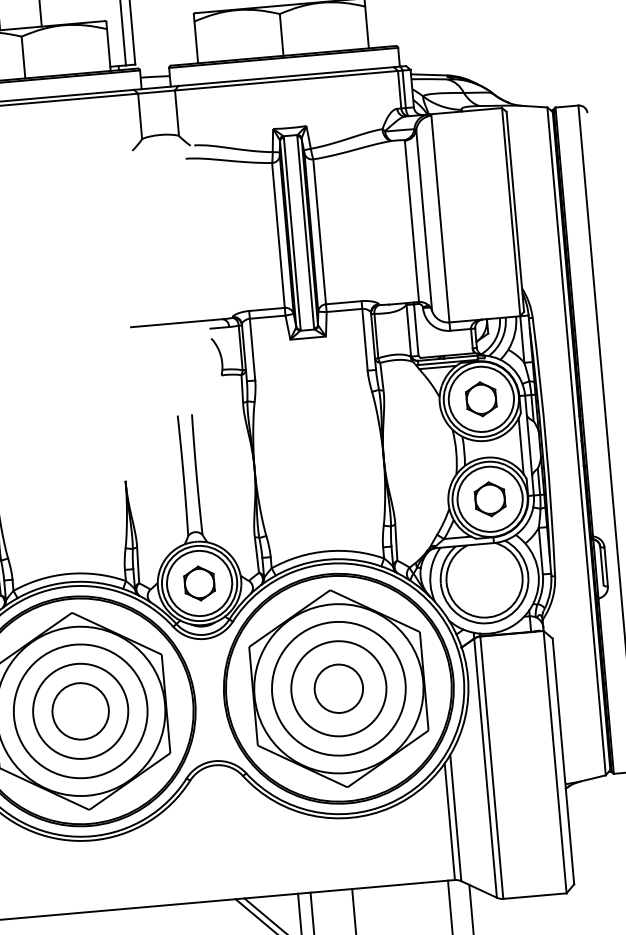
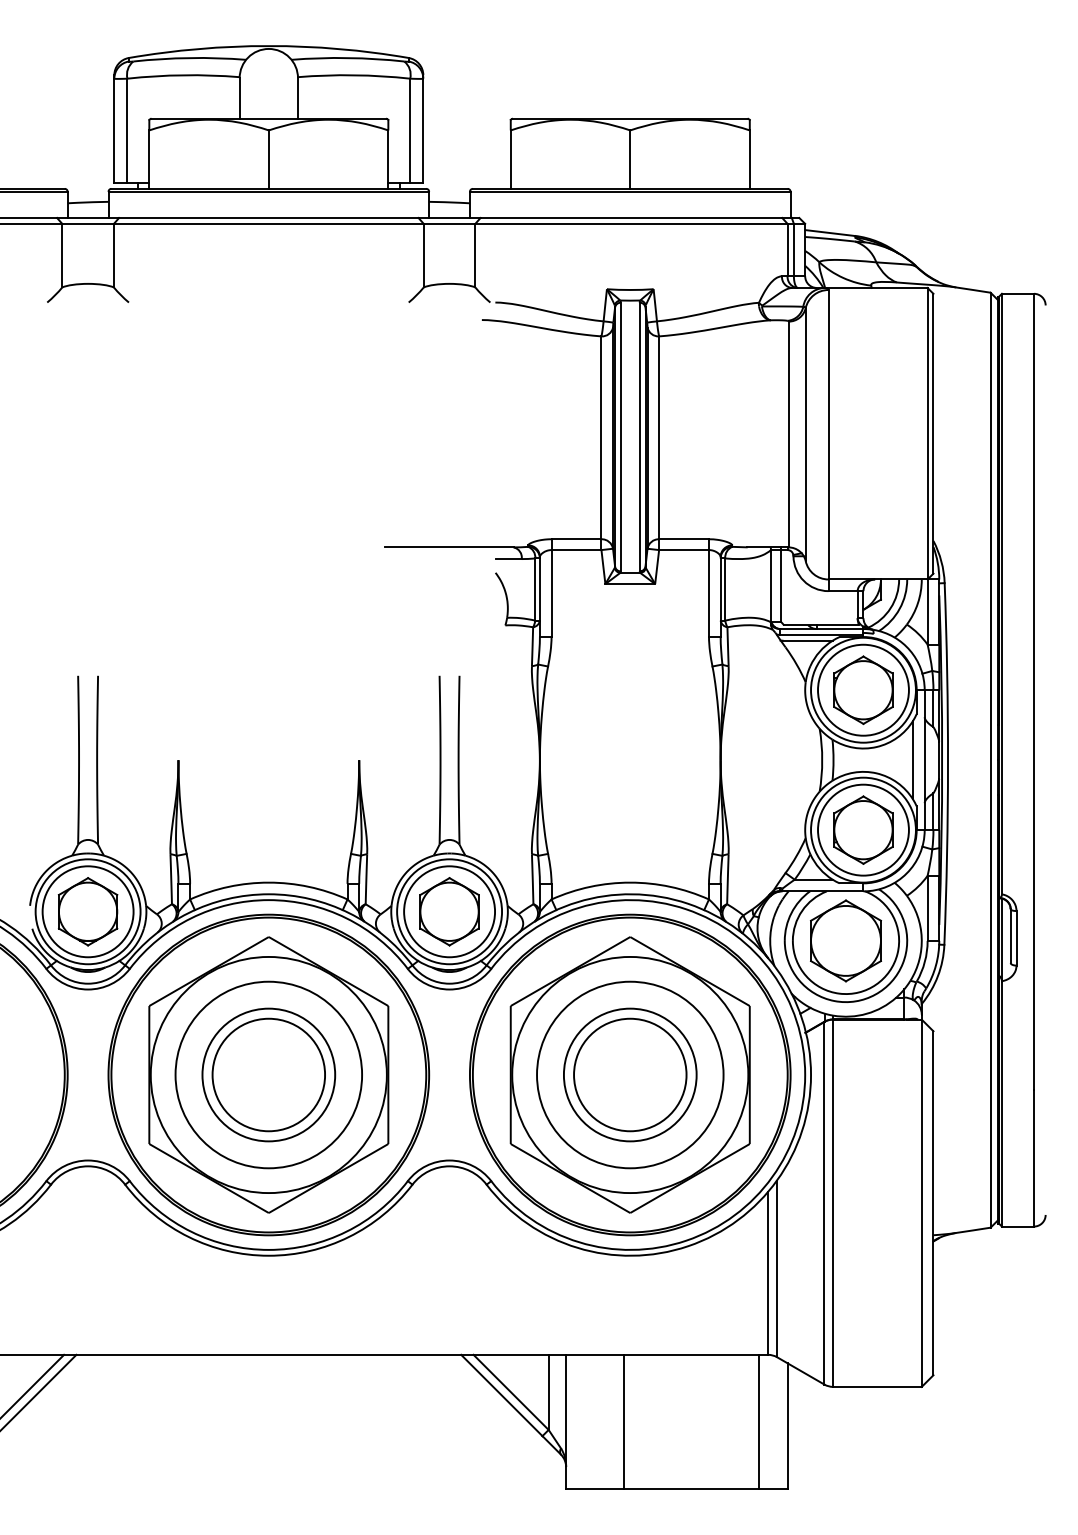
part: (481, 398) -> (863, 689), size x1.43
part: (490, 498) -> (863, 829), size x1.43
part: (484, 579) -> (845, 940), added
part: (199, 583) -> (449, 911), size x1.43
circle: (338, 688) -> (630, 1074), size x1.67
circle: (80, 711) -> (268, 1074), size x1.43

